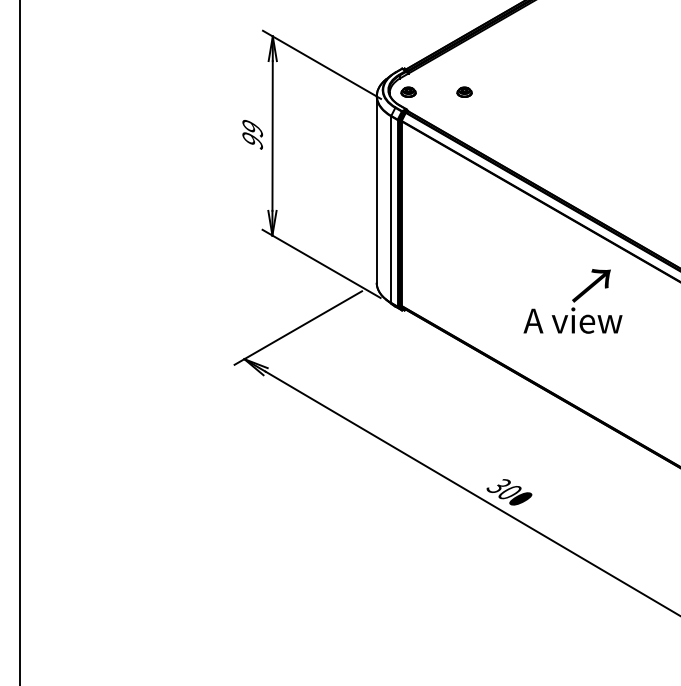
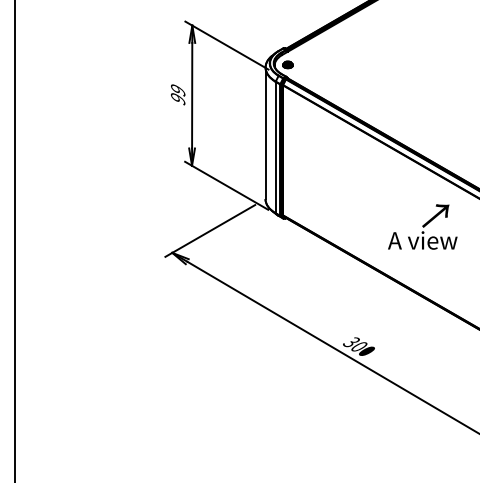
part: (464, 91) -> (327, 64), removed
text: (572, 301) -> (422, 227), moved

